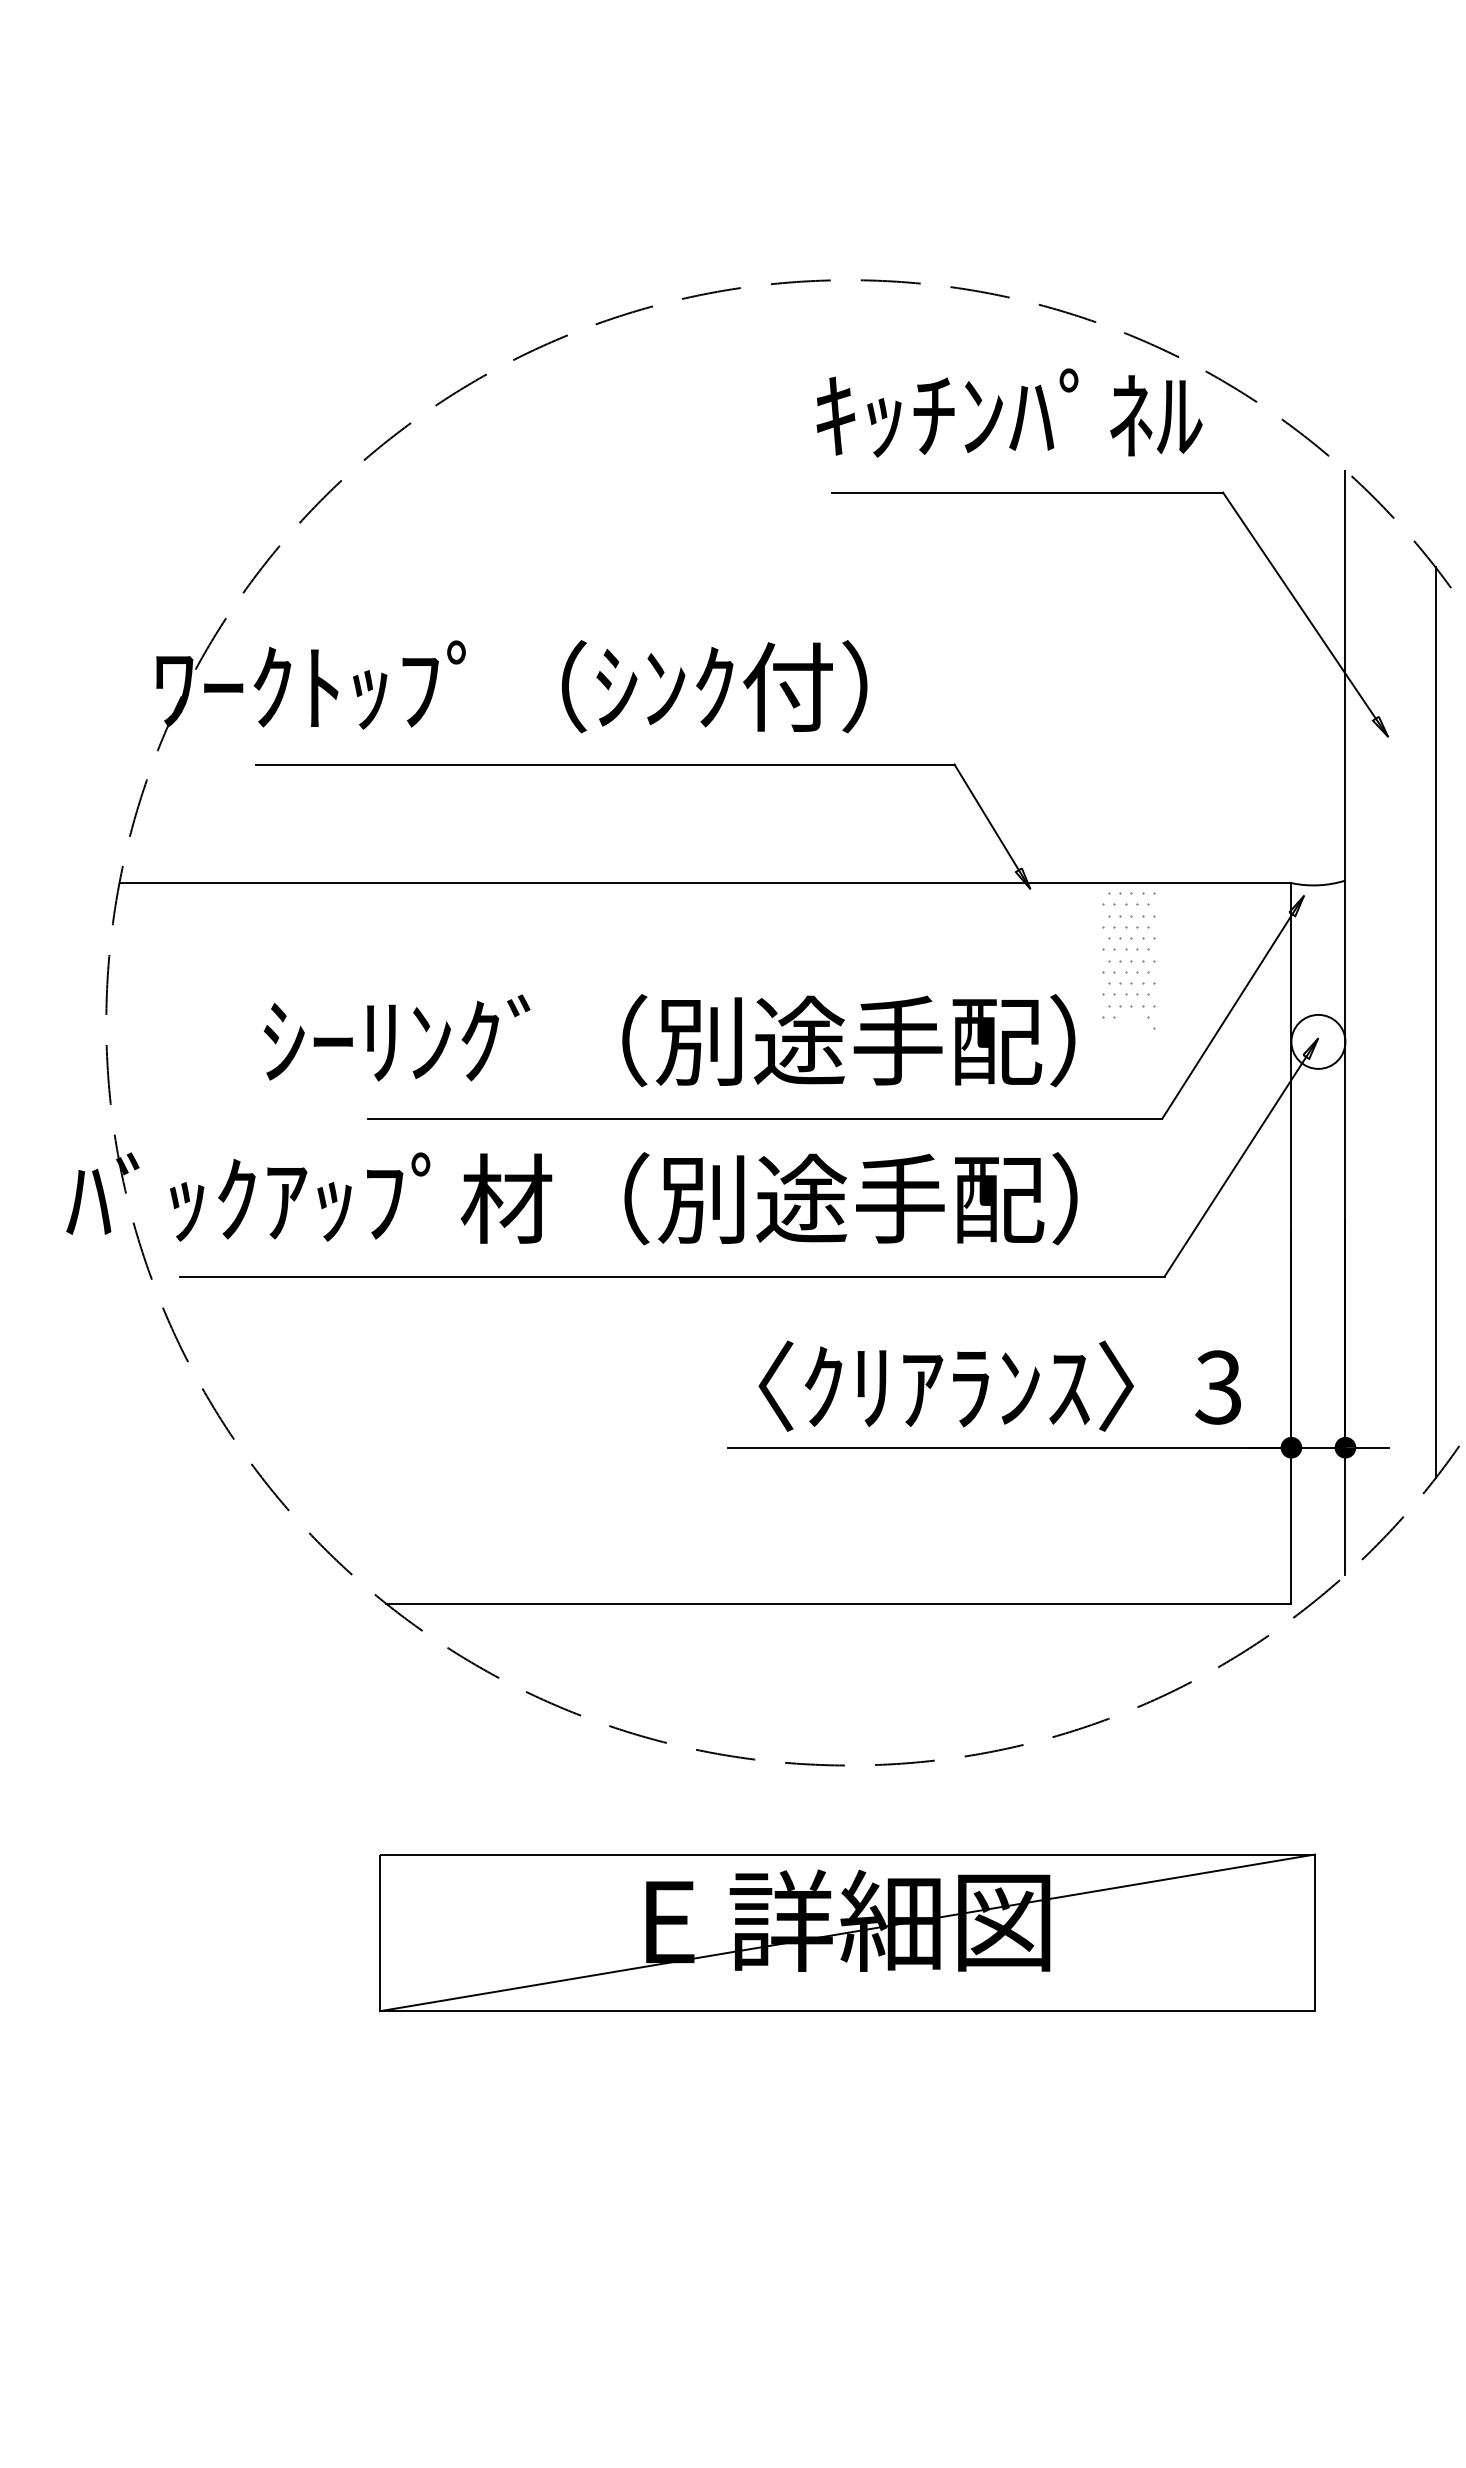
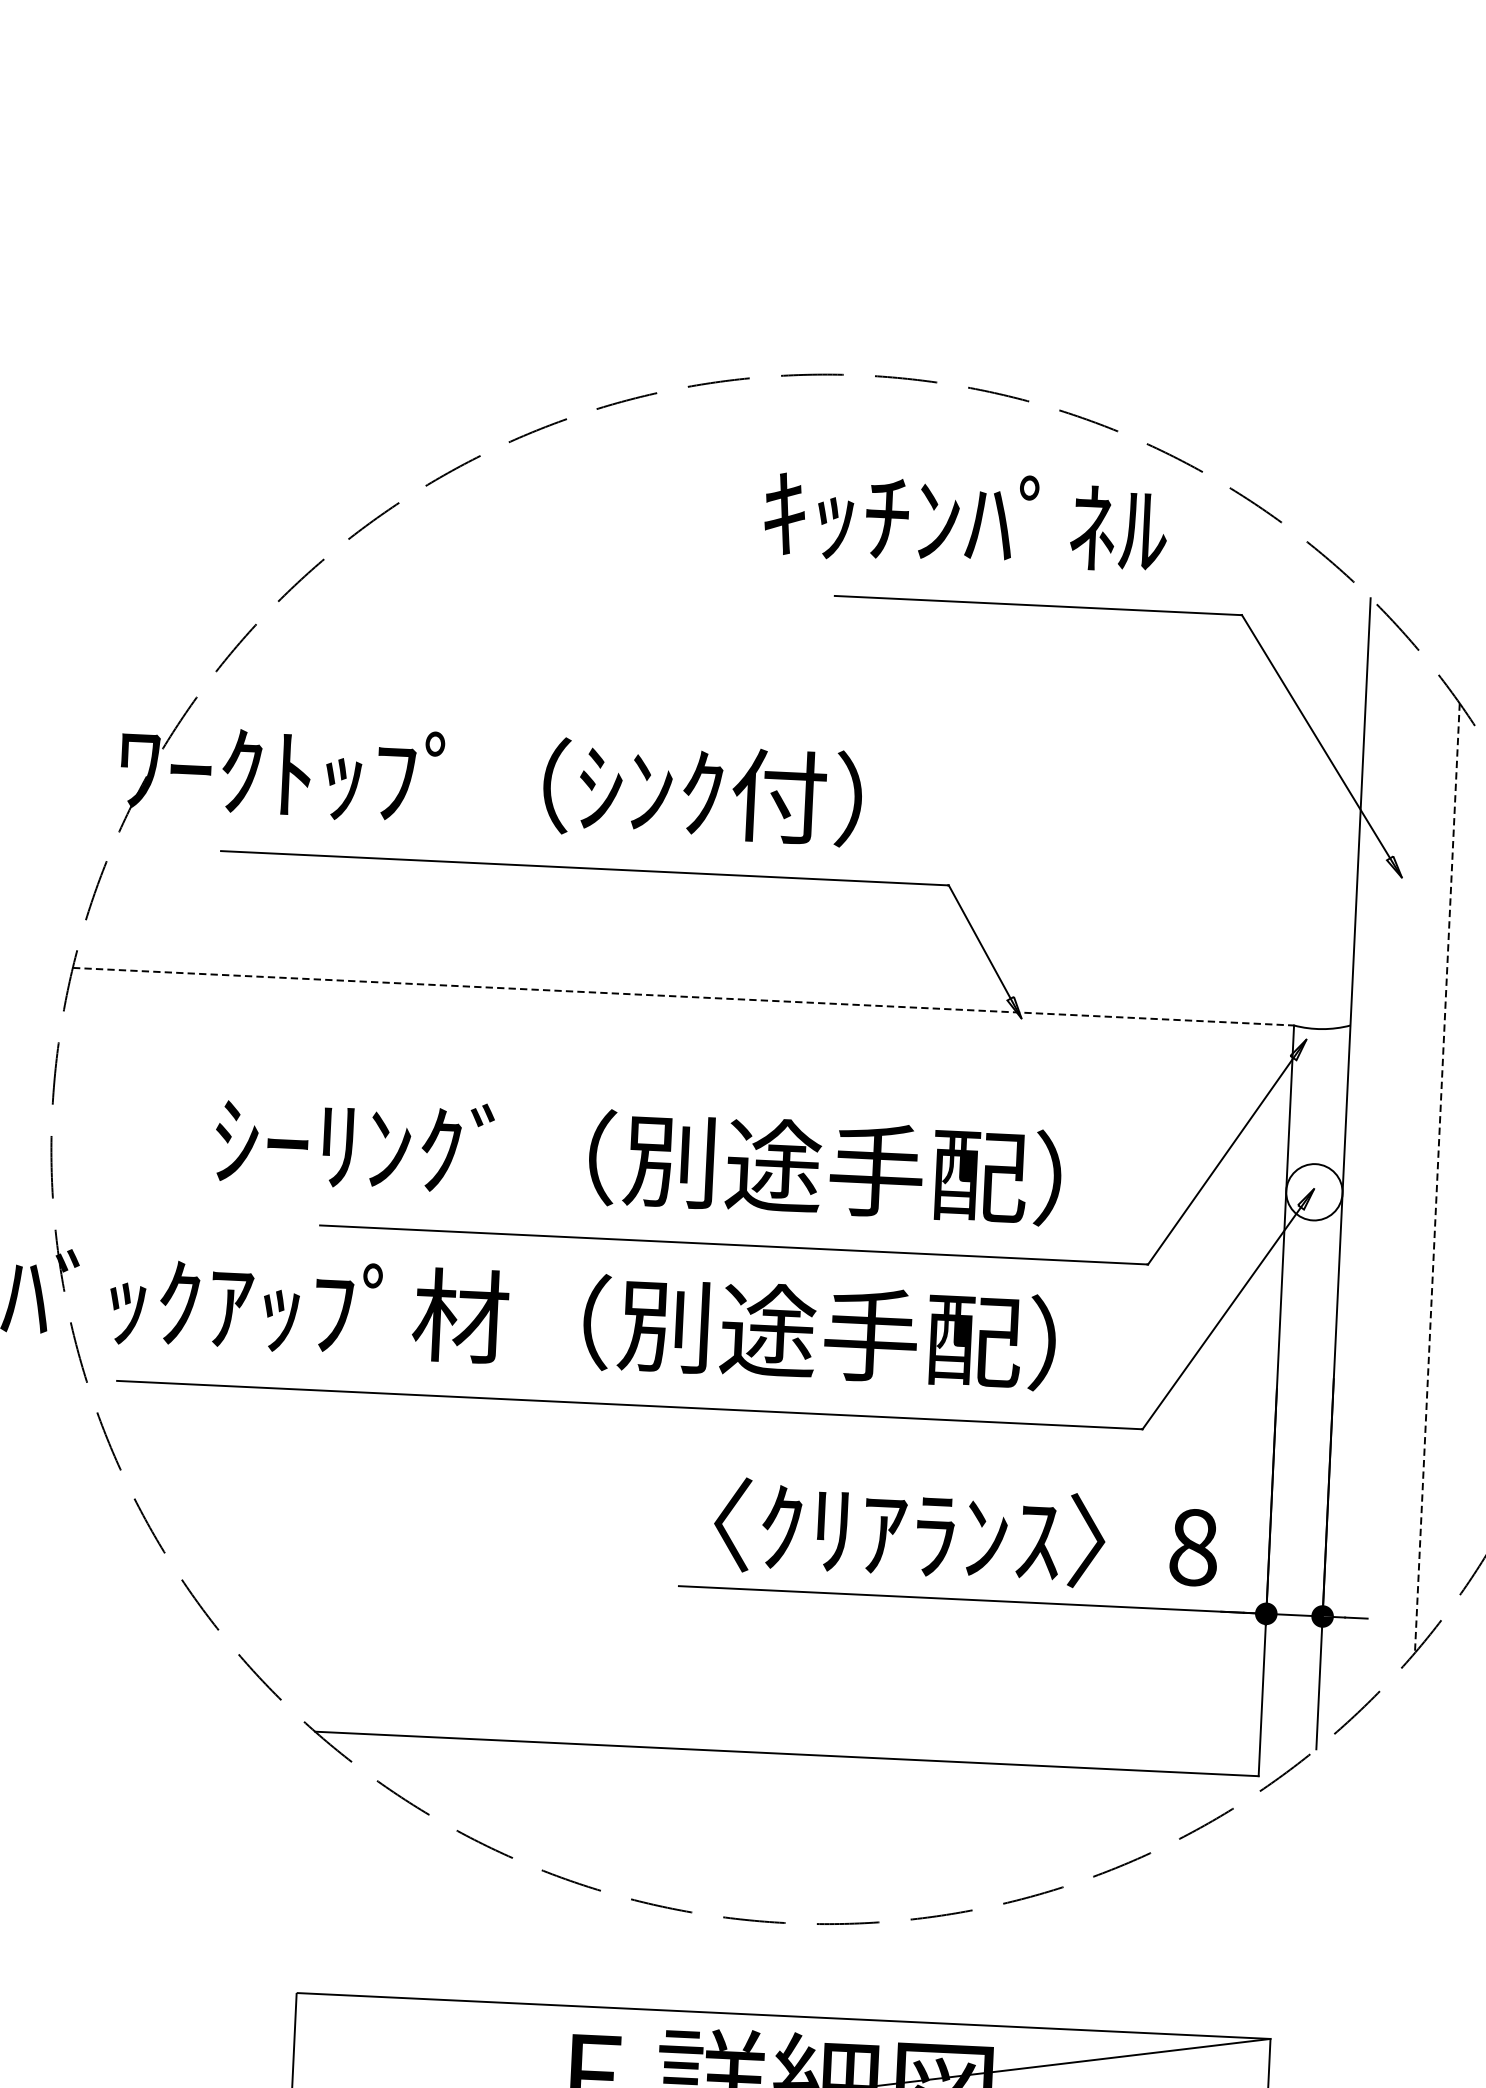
text: (1009, 412) -> (966, 518), moved
line: (705, 883) -> (683, 997), solid -> dashed
part: (1128, 960) -> (1120, 1098), size x0.7
line: (1435, 1022) -> (1437, 1177), solid -> dashed
text: (1218, 1387) -> (1193, 1547), 3 -> 8

